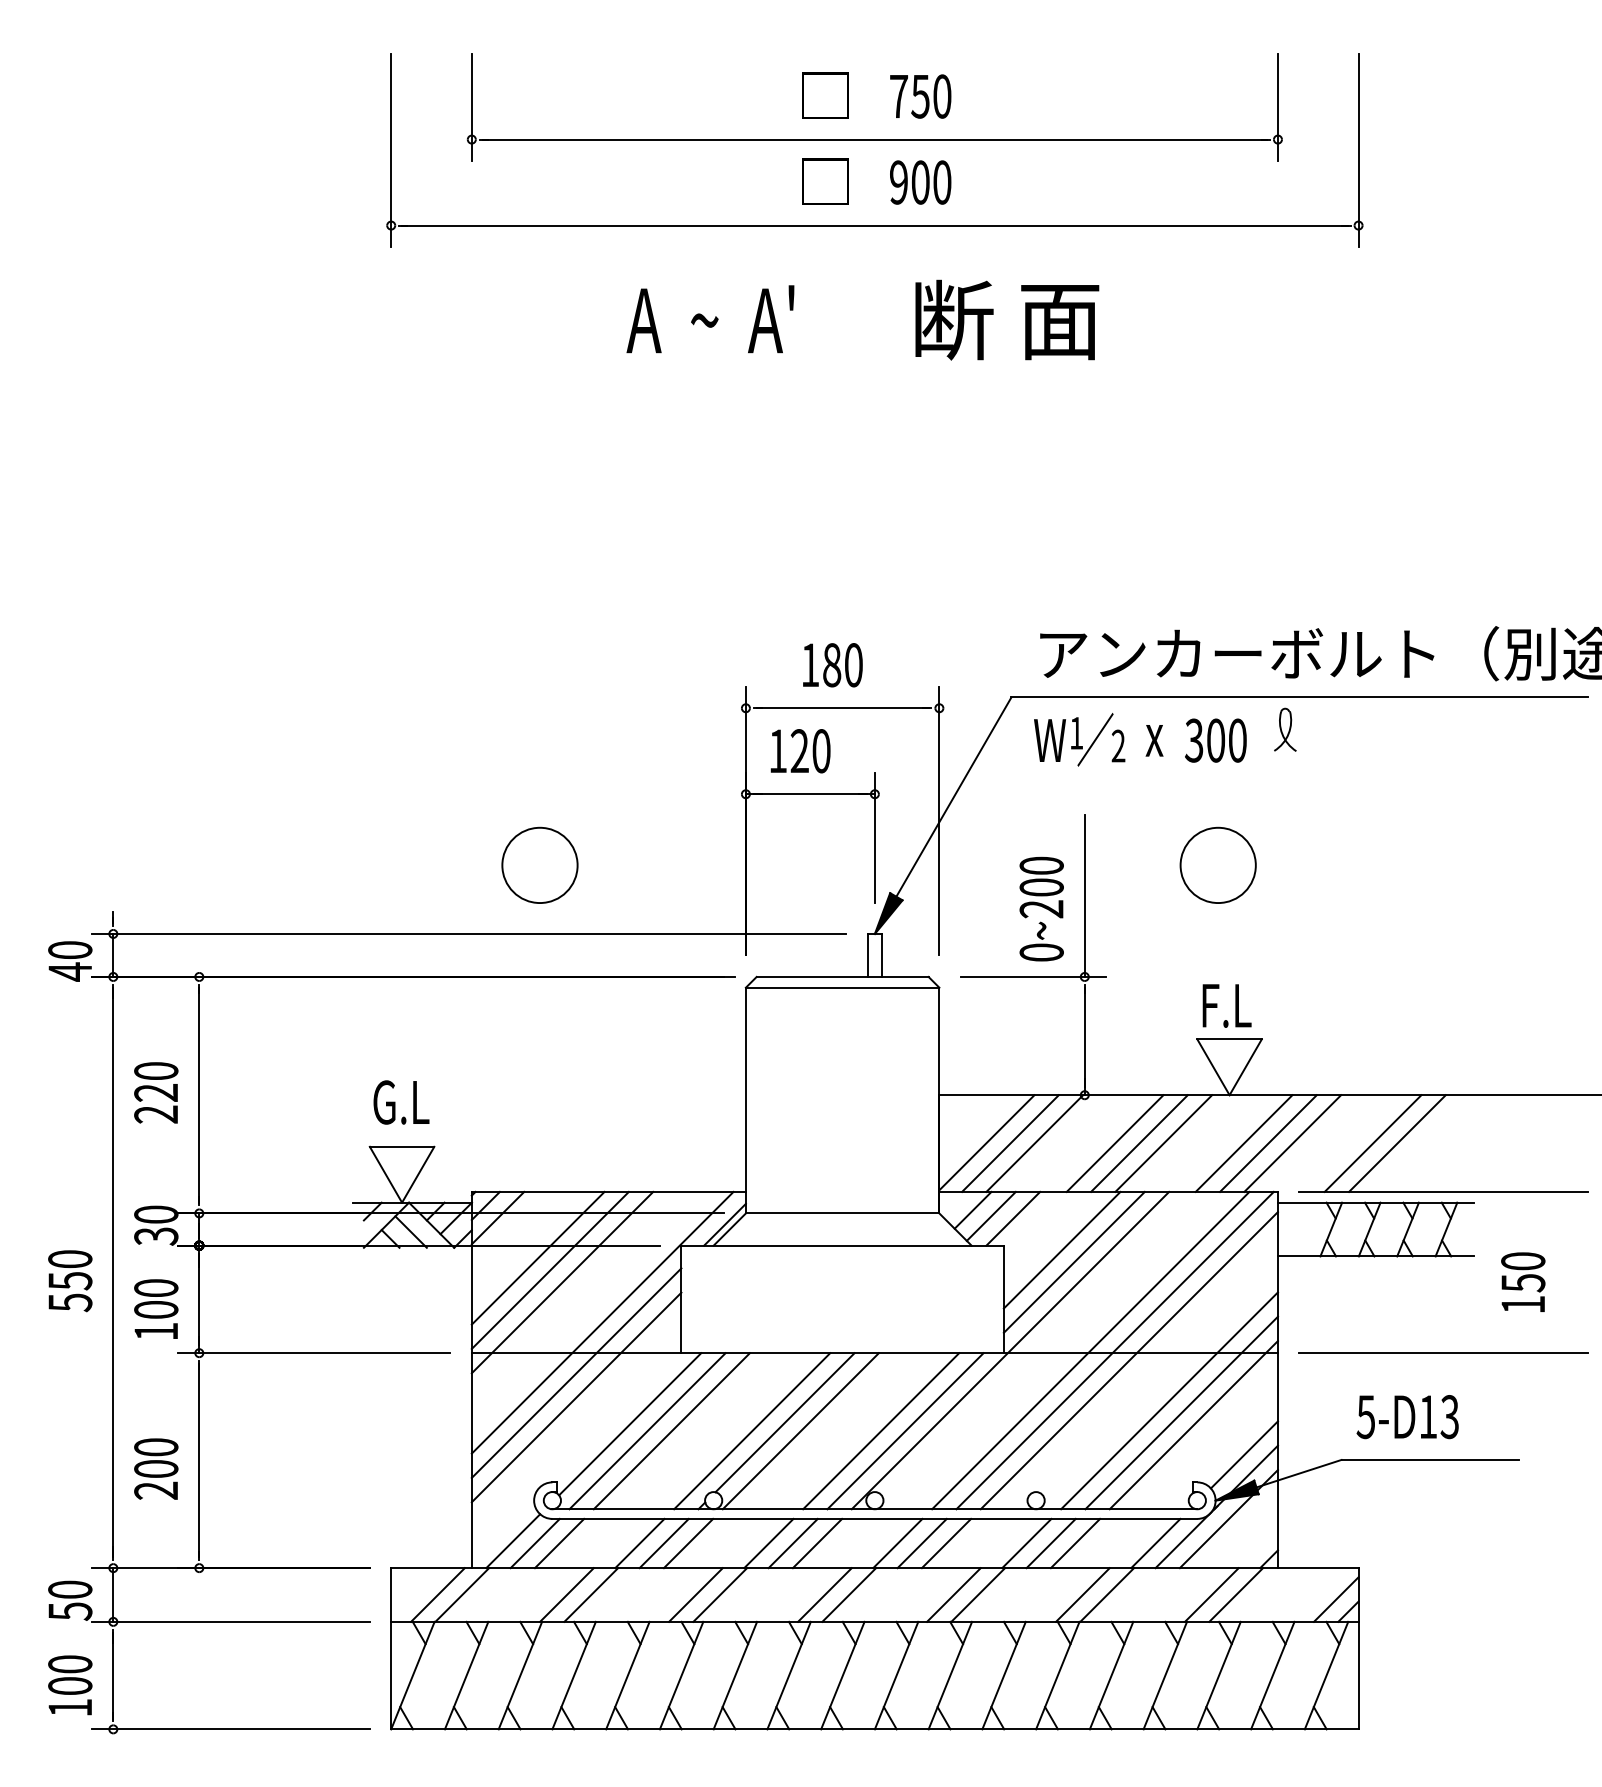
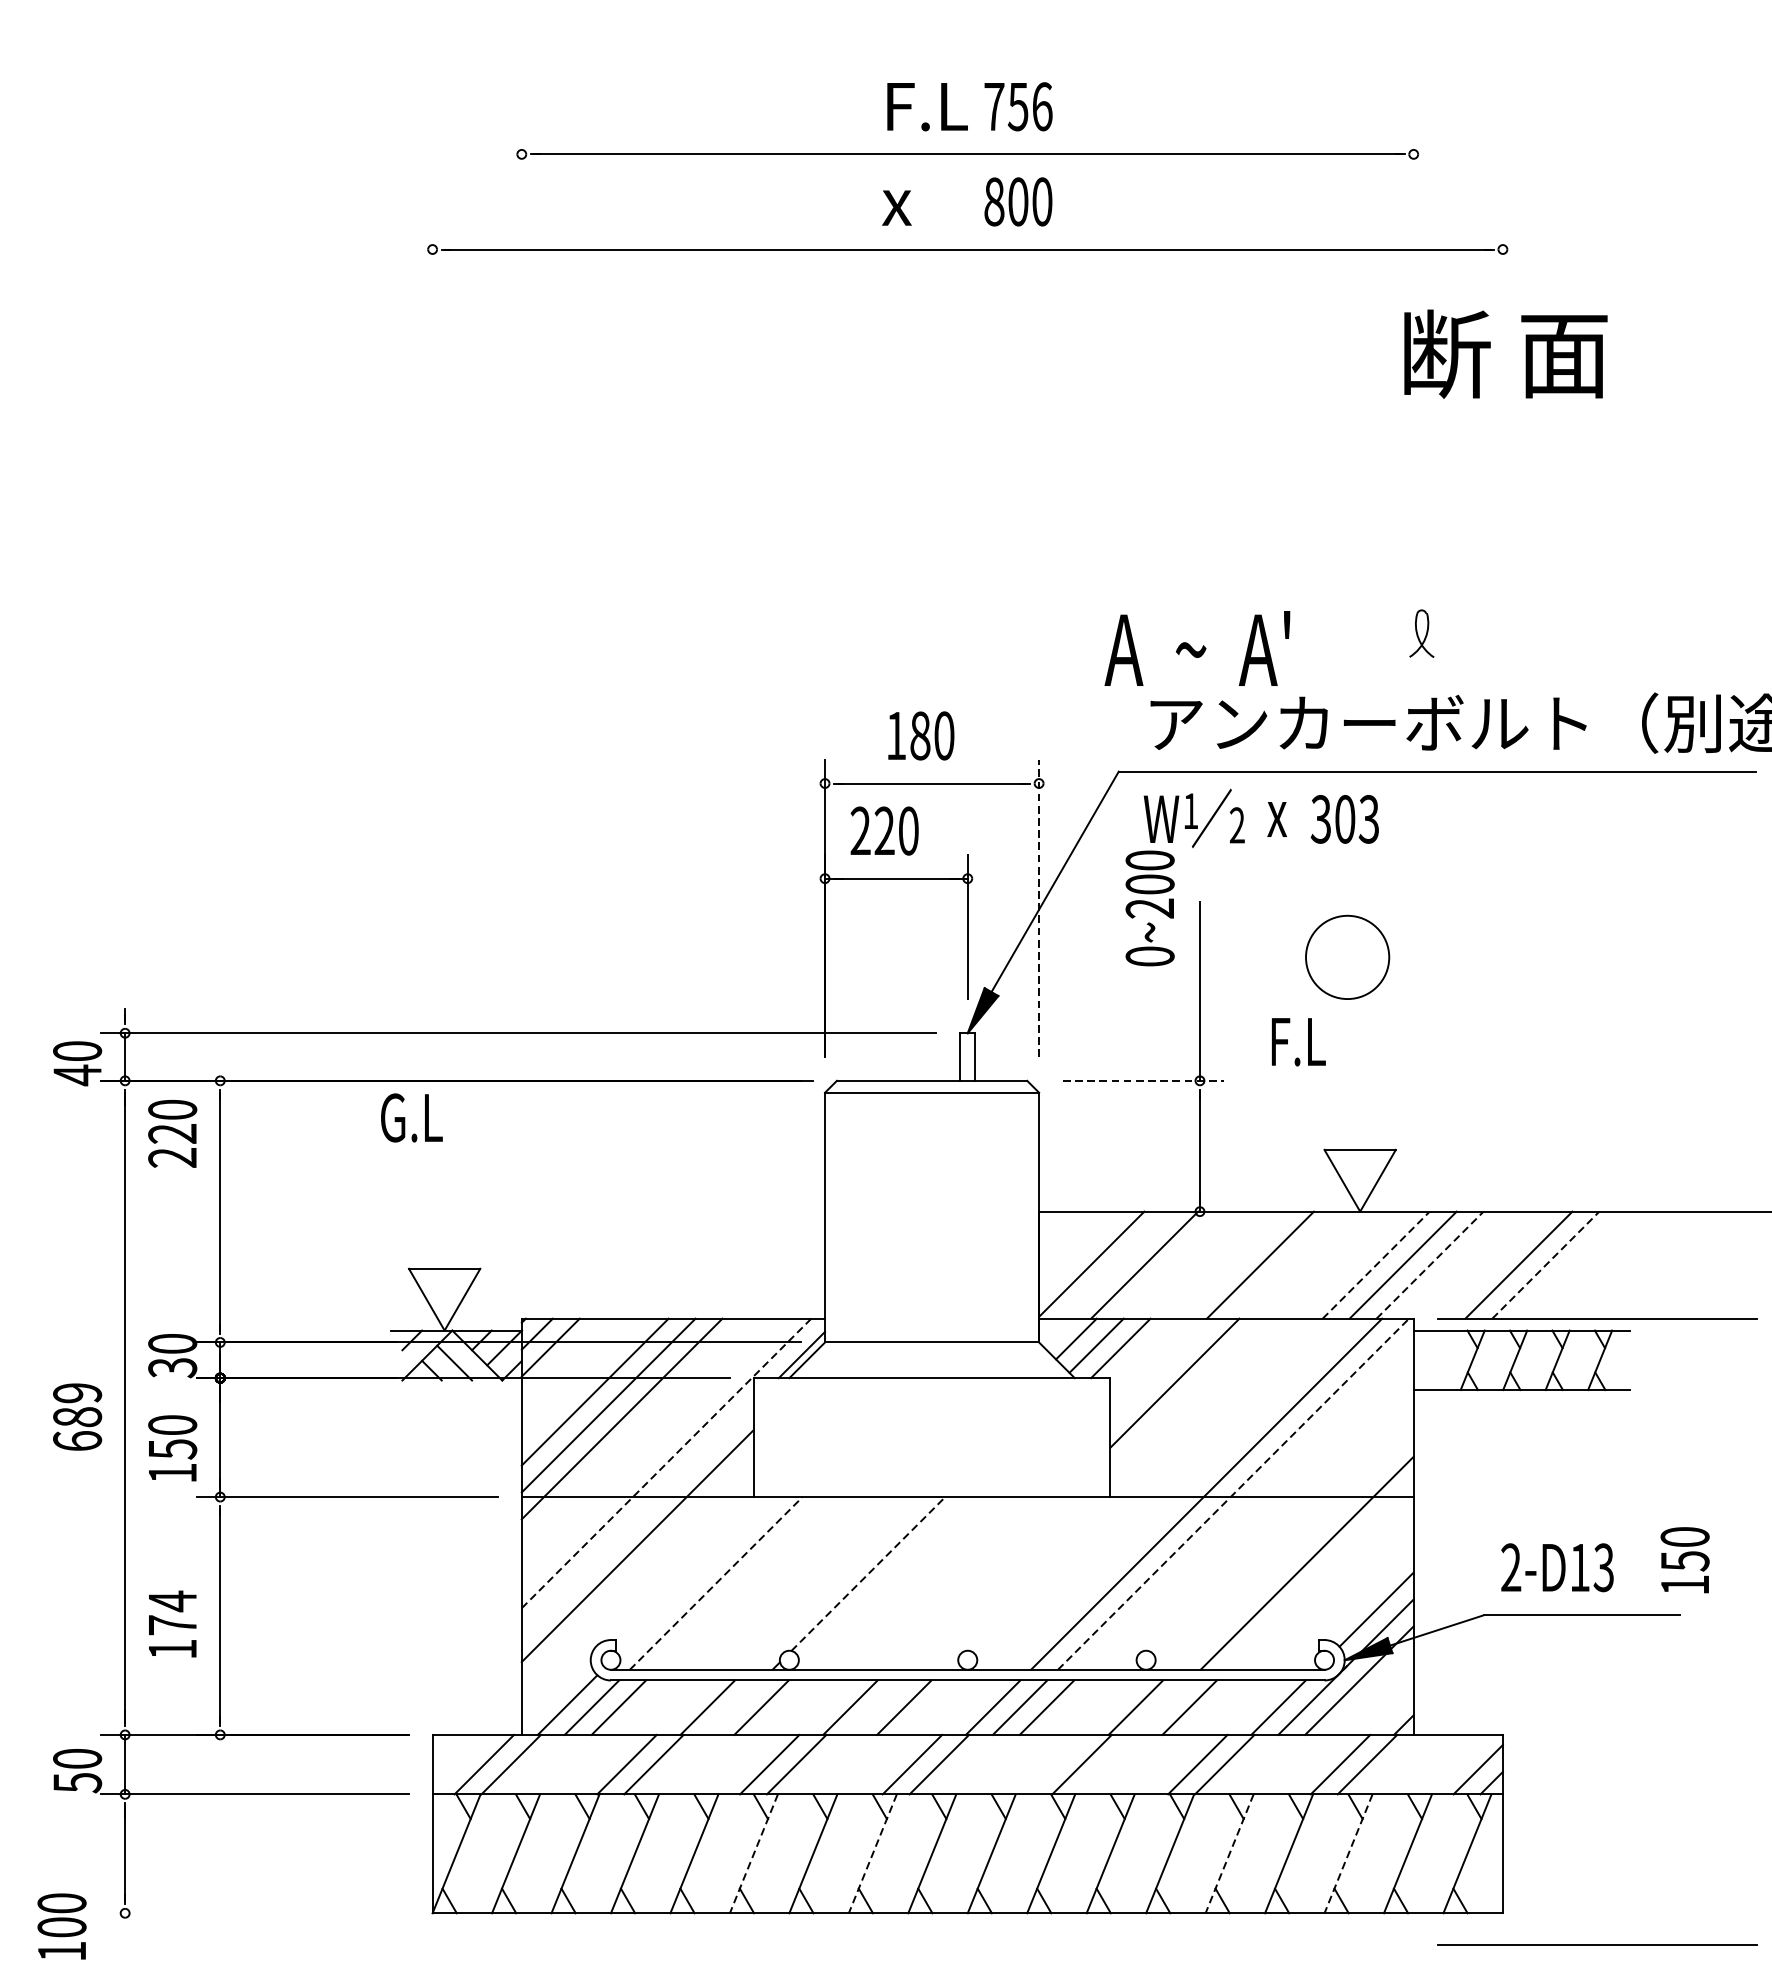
text: (838, 95) -> (927, 105), □ -> F.L
text: (942, 96) -> (1042, 106), 750 -> 756
line: (471, 107) -> (521, 118), removed
line: (1277, 107) -> (1413, 118), removed
line: (391, 150) -> (432, 166), removed
line: (1358, 150) -> (1502, 166), removed
text: (822, 181) -> (909, 200), □ -> x
text: (899, 182) -> (994, 201), 900 -> 800
text: (710, 319) -> (1197, 648), moved
text: (1007, 319) -> (1506, 353), moved
part: (1285, 729) -> (1422, 633), moved
text: (1237, 740) -> (1368, 819), 300 -> 303
text: (778, 750) -> (861, 830), 120 -> 220
line: (939, 820) -> (1039, 907), solid -> dashed
circle: (539, 864) -> (596, 956), removed
text: (1041, 908) -> (1149, 907), moved
line: (1033, 976) -> (1143, 1080), solid -> dashed
text: (1226, 1005) -> (1298, 1041), moved
text: (156, 1092) -> (172, 1133), moved
text: (401, 1102) -> (411, 1117), moved
line: (1010, 1143) -> (1117, 1265), removed
line: (1114, 1143) -> (1232, 1265), removed
line: (1163, 1143) -> (1287, 1265), removed
line: (1244, 1143) -> (1376, 1265), solid -> dashed
line: (1293, 1143) -> (1430, 1265), solid -> dashed
line: (1397, 1143) -> (1545, 1265), solid -> dashed
line: (1073, 1261) -> (1187, 1395), removed
text: (70, 1281) -> (77, 1417), 550 -> 689
text: (1523, 1281) -> (1685, 1559), moved
text: (156, 1310) -> (172, 1449), 100 -> 150
line: (603, 1322) -> (667, 1463), solid -> dashed
line: (1010, 1350) -> (1117, 1494), removed
line: (1115, 1350) -> (1233, 1494), solid -> dashed
line: (1443, 1352) -> (1596, 1944), moved
line: (1128, 1360) -> (1248, 1505), removed
line: (576, 1372) -> (637, 1518), removed
line: (1169, 1400) -> (1293, 1549), removed
text: (1365, 1417) -> (1510, 1568), 5-D13 -> 2-D13
line: (785, 1422) -> (868, 1573), solid -> dashed
line: (630, 1424) -> (697, 1575), removed
line: (1193, 1425) -> (1320, 1577), removed
line: (647, 1430) -> (716, 1582), solid -> dashed
line: (671, 1431) -> (742, 1583), removed
line: (752, 1431) -> (832, 1583), removed
line: (800, 1431) -> (885, 1583), removed
line: (881, 1431) -> (975, 1583), removed
line: (905, 1431) -> (1001, 1583), removed
text: (156, 1468) -> (172, 1624), 200 -> 174
line: (663, 1543) -> (733, 1707), removed
line: (792, 1543) -> (876, 1707), removed
line: (1050, 1543) -> (1162, 1707), removed
line: (953, 1594) -> (1054, 1764), removed
line: (681, 1675) -> (753, 1853), solid -> dashed
line: (789, 1675) -> (873, 1853), solid -> dashed
line: (1111, 1675) -> (1229, 1853), solid -> dashed
line: (1219, 1675) -> (1349, 1853), solid -> dashed
text: (70, 1685) -> (62, 1926), moved
line: (230, 1729) -> (254, 1913), removed

